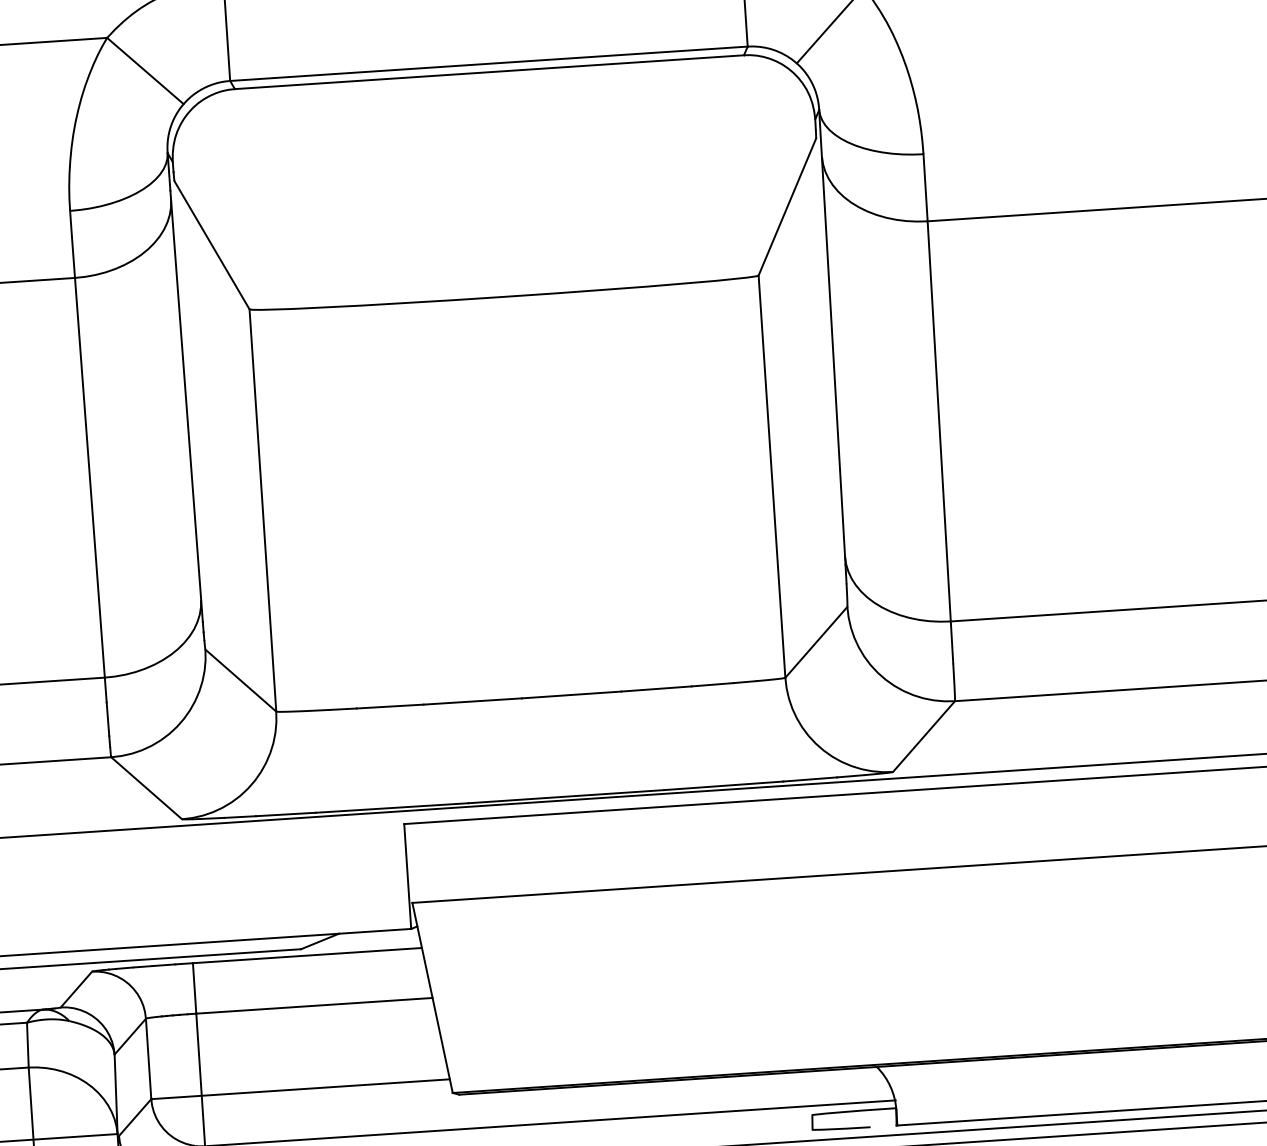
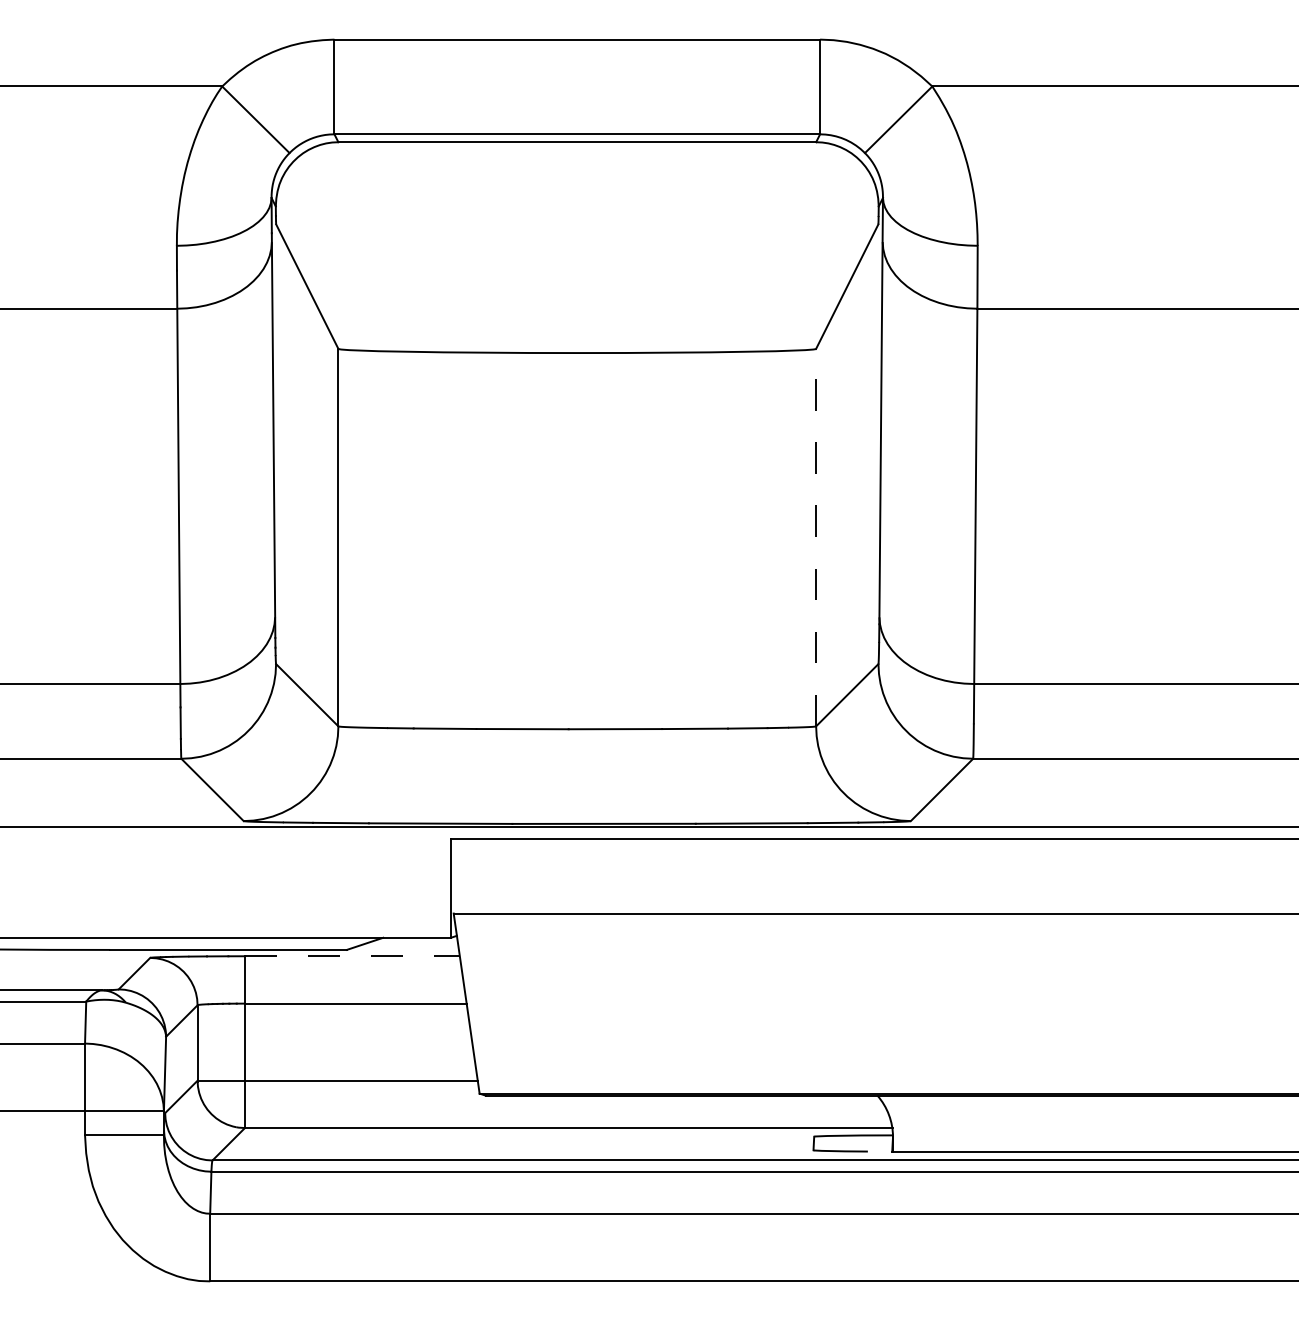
line: (772, 476) -> (816, 537), solid -> dashed
line: (307, 955) -> (352, 956), solid -> dashed

